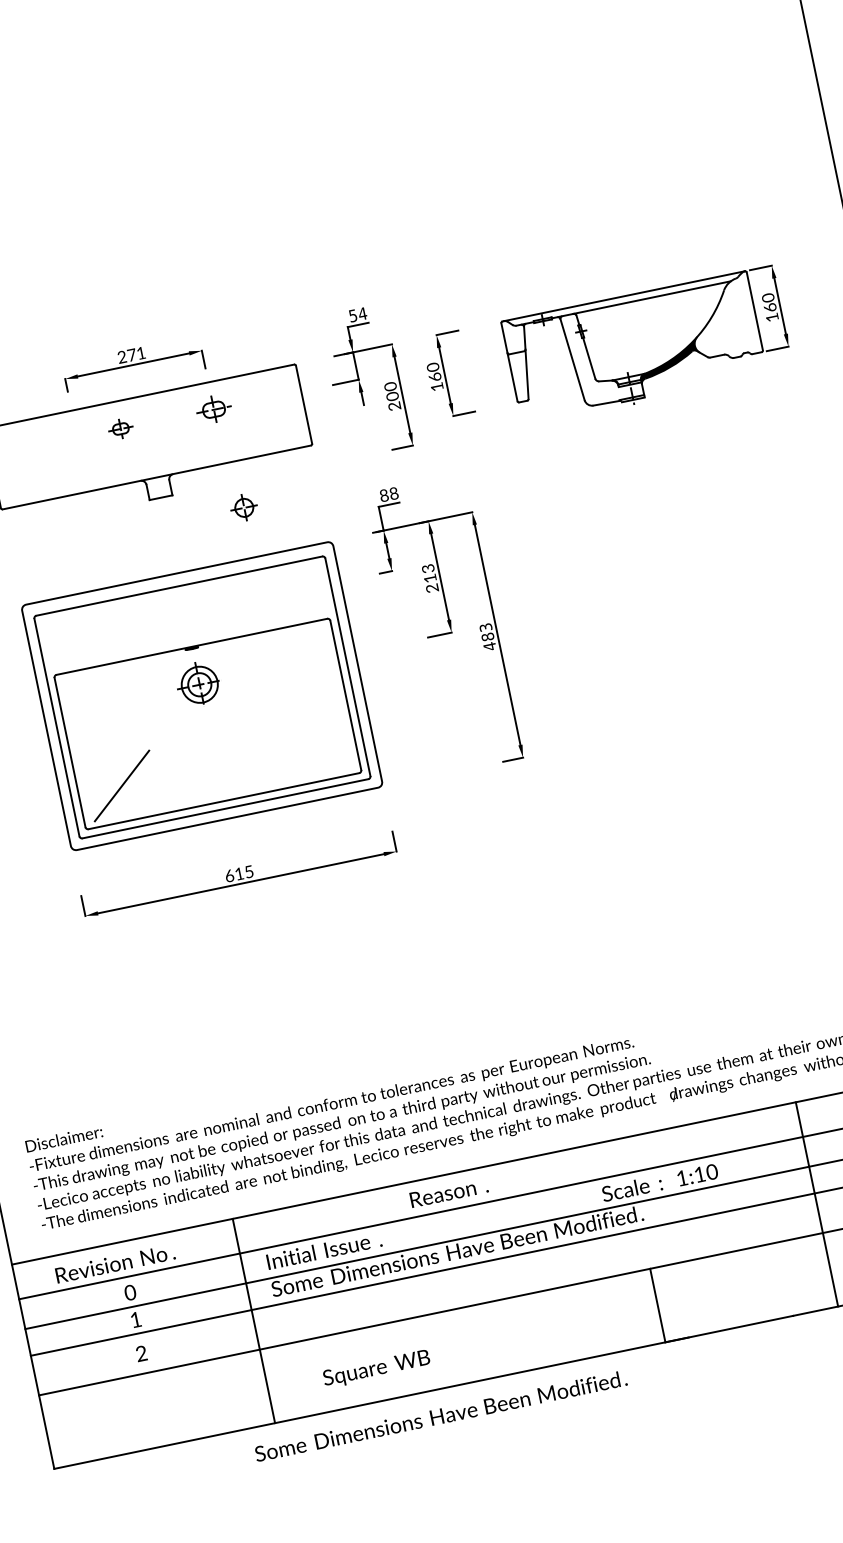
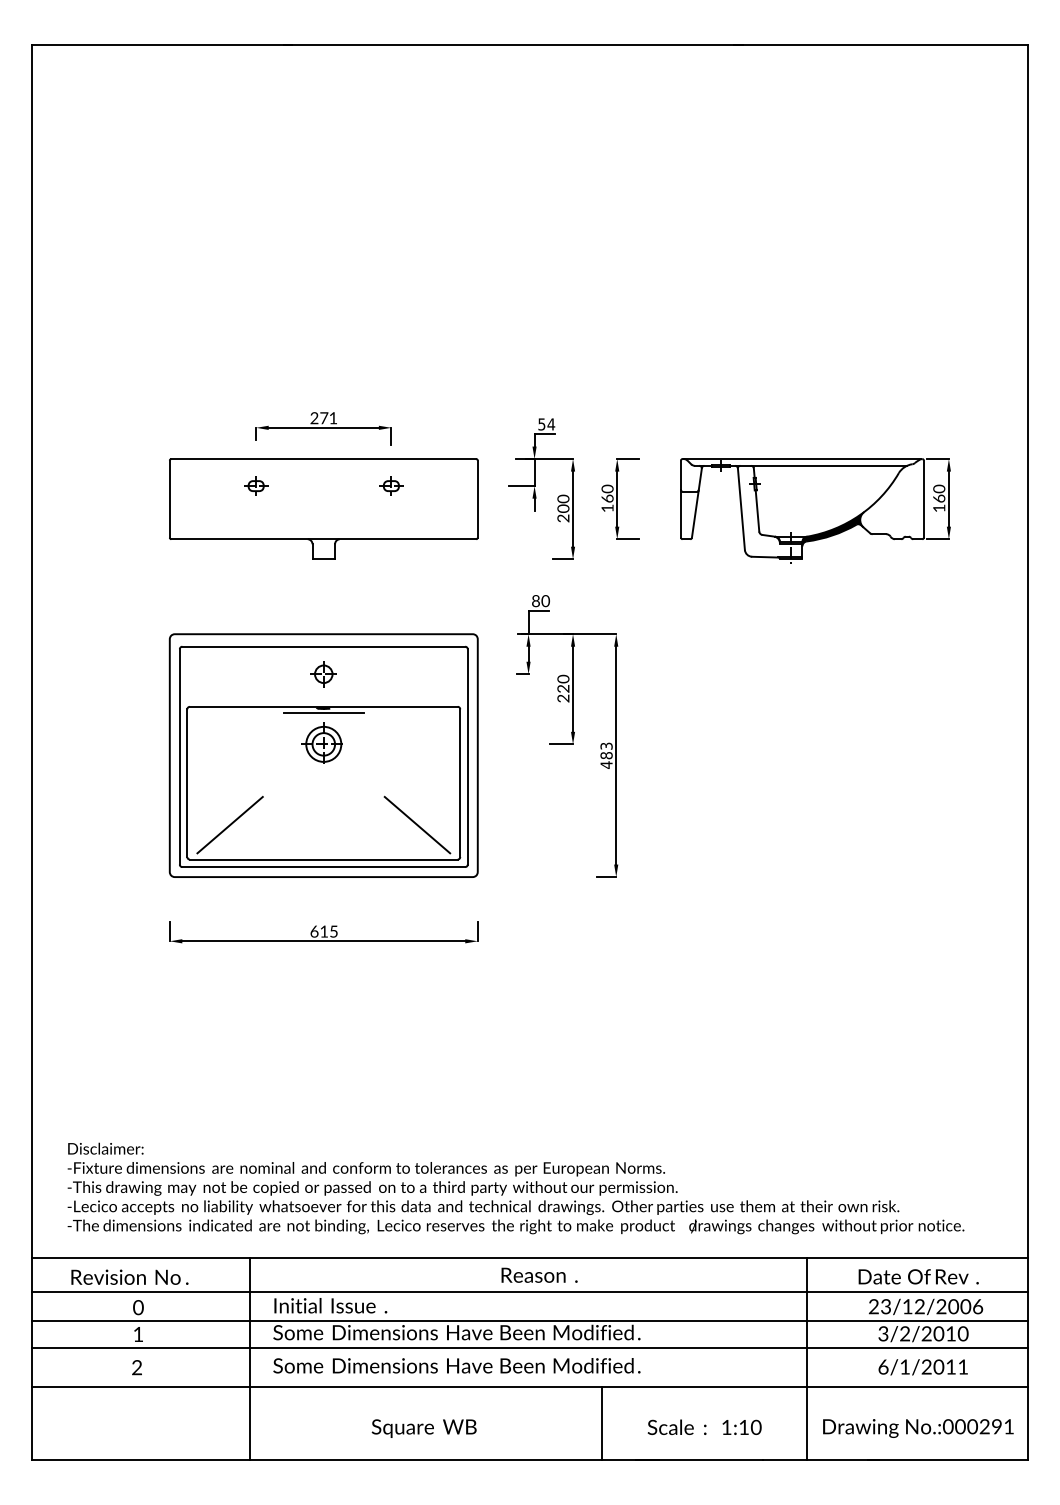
part: (214, 409) -> (391, 485), size x0.71
part: (121, 428) -> (256, 485), moved
text: (393, 494) -> (545, 601), 88 -> 80
part: (244, 508) -> (323, 674), moved
text: (429, 573) -> (563, 683), 213 -> 220
line: (193, 653) -> (323, 713), added
line: (311, 746) -> (417, 824), added
text: (659, 1181) -> (704, 1426), moved
text: (448, 1191) -> (539, 1274), moved
line: (657, 1305) -> (602, 1423), moved
text: (376, 1369) -> (423, 1428), moved
text: (440, 1415) -> (456, 1365), moved

